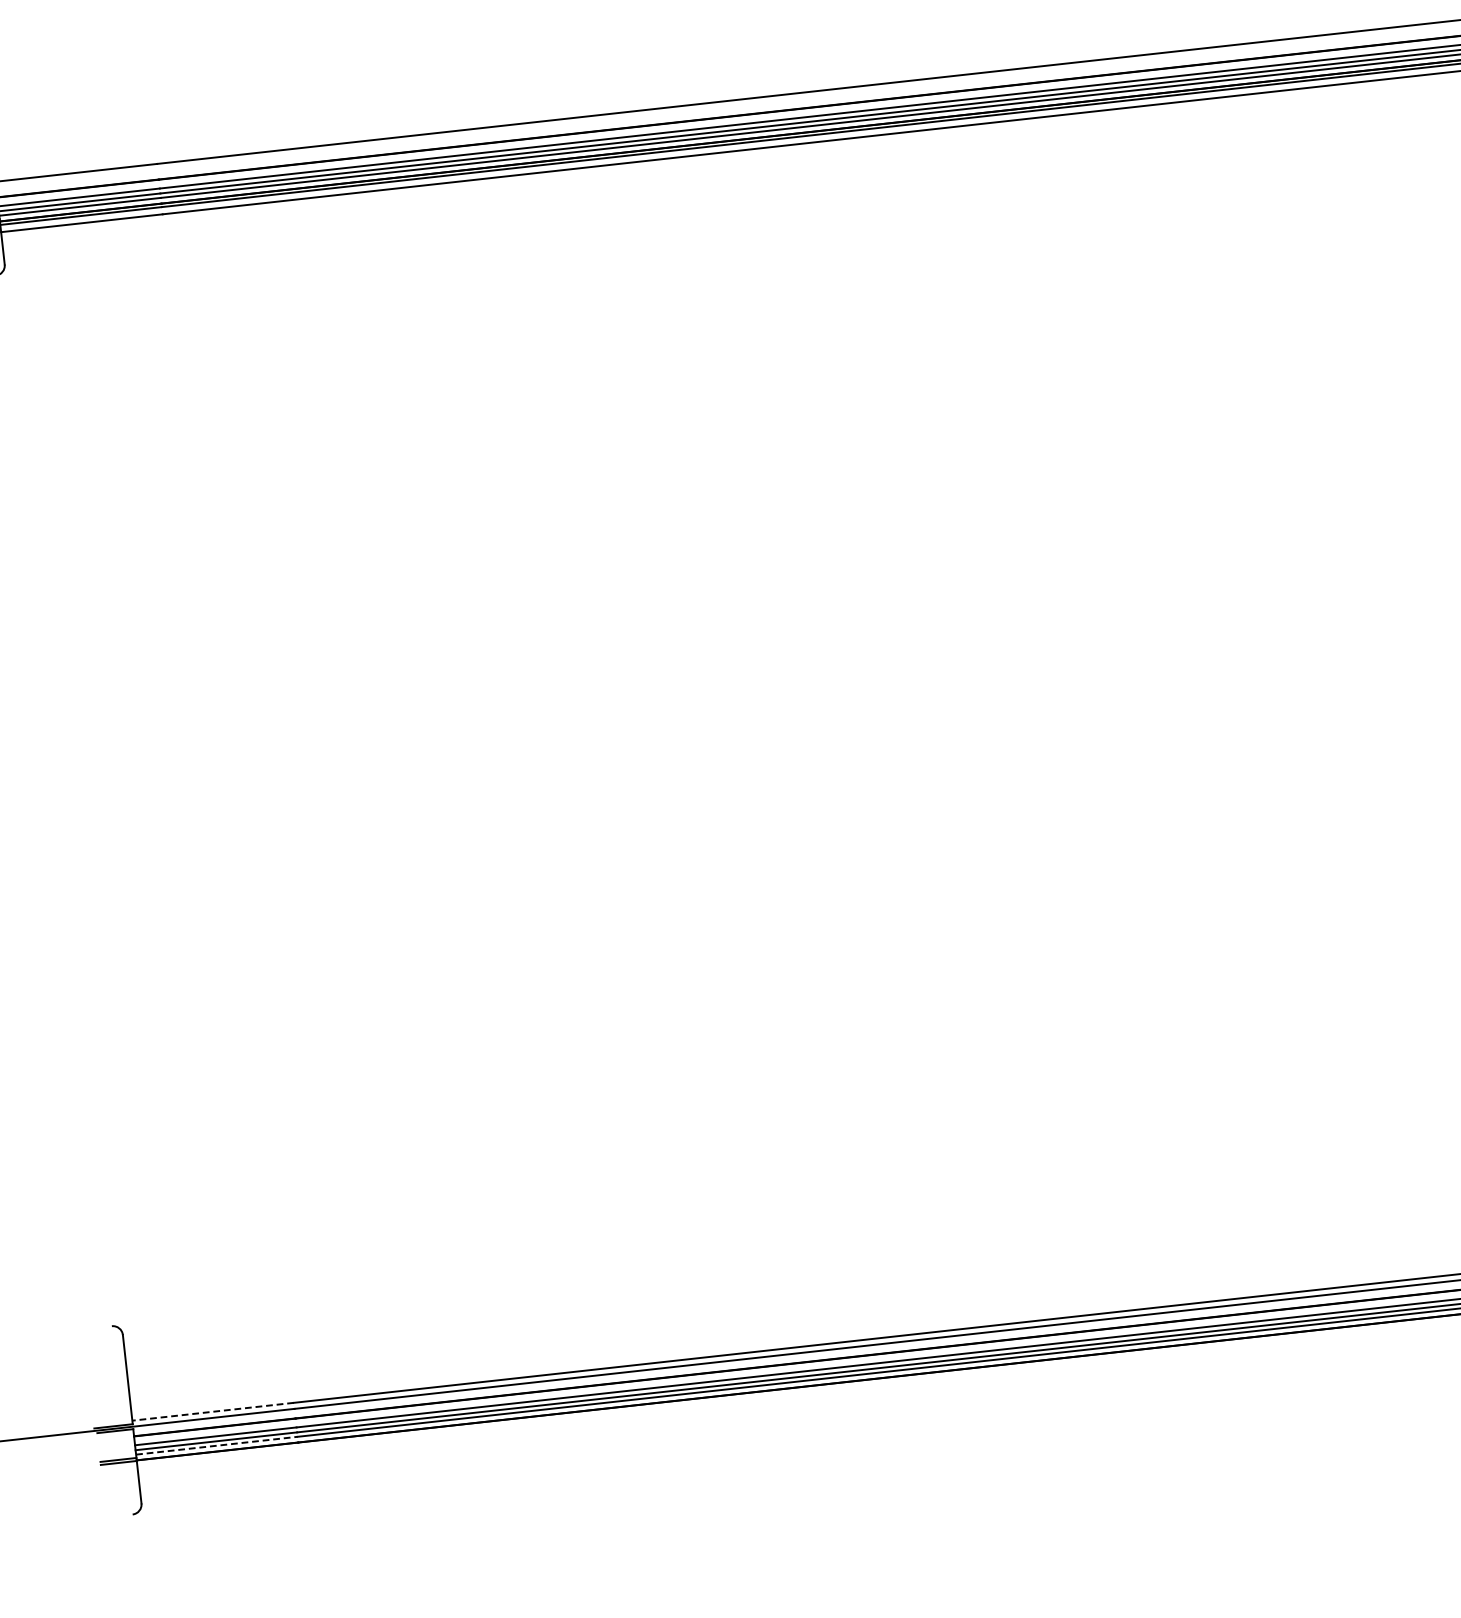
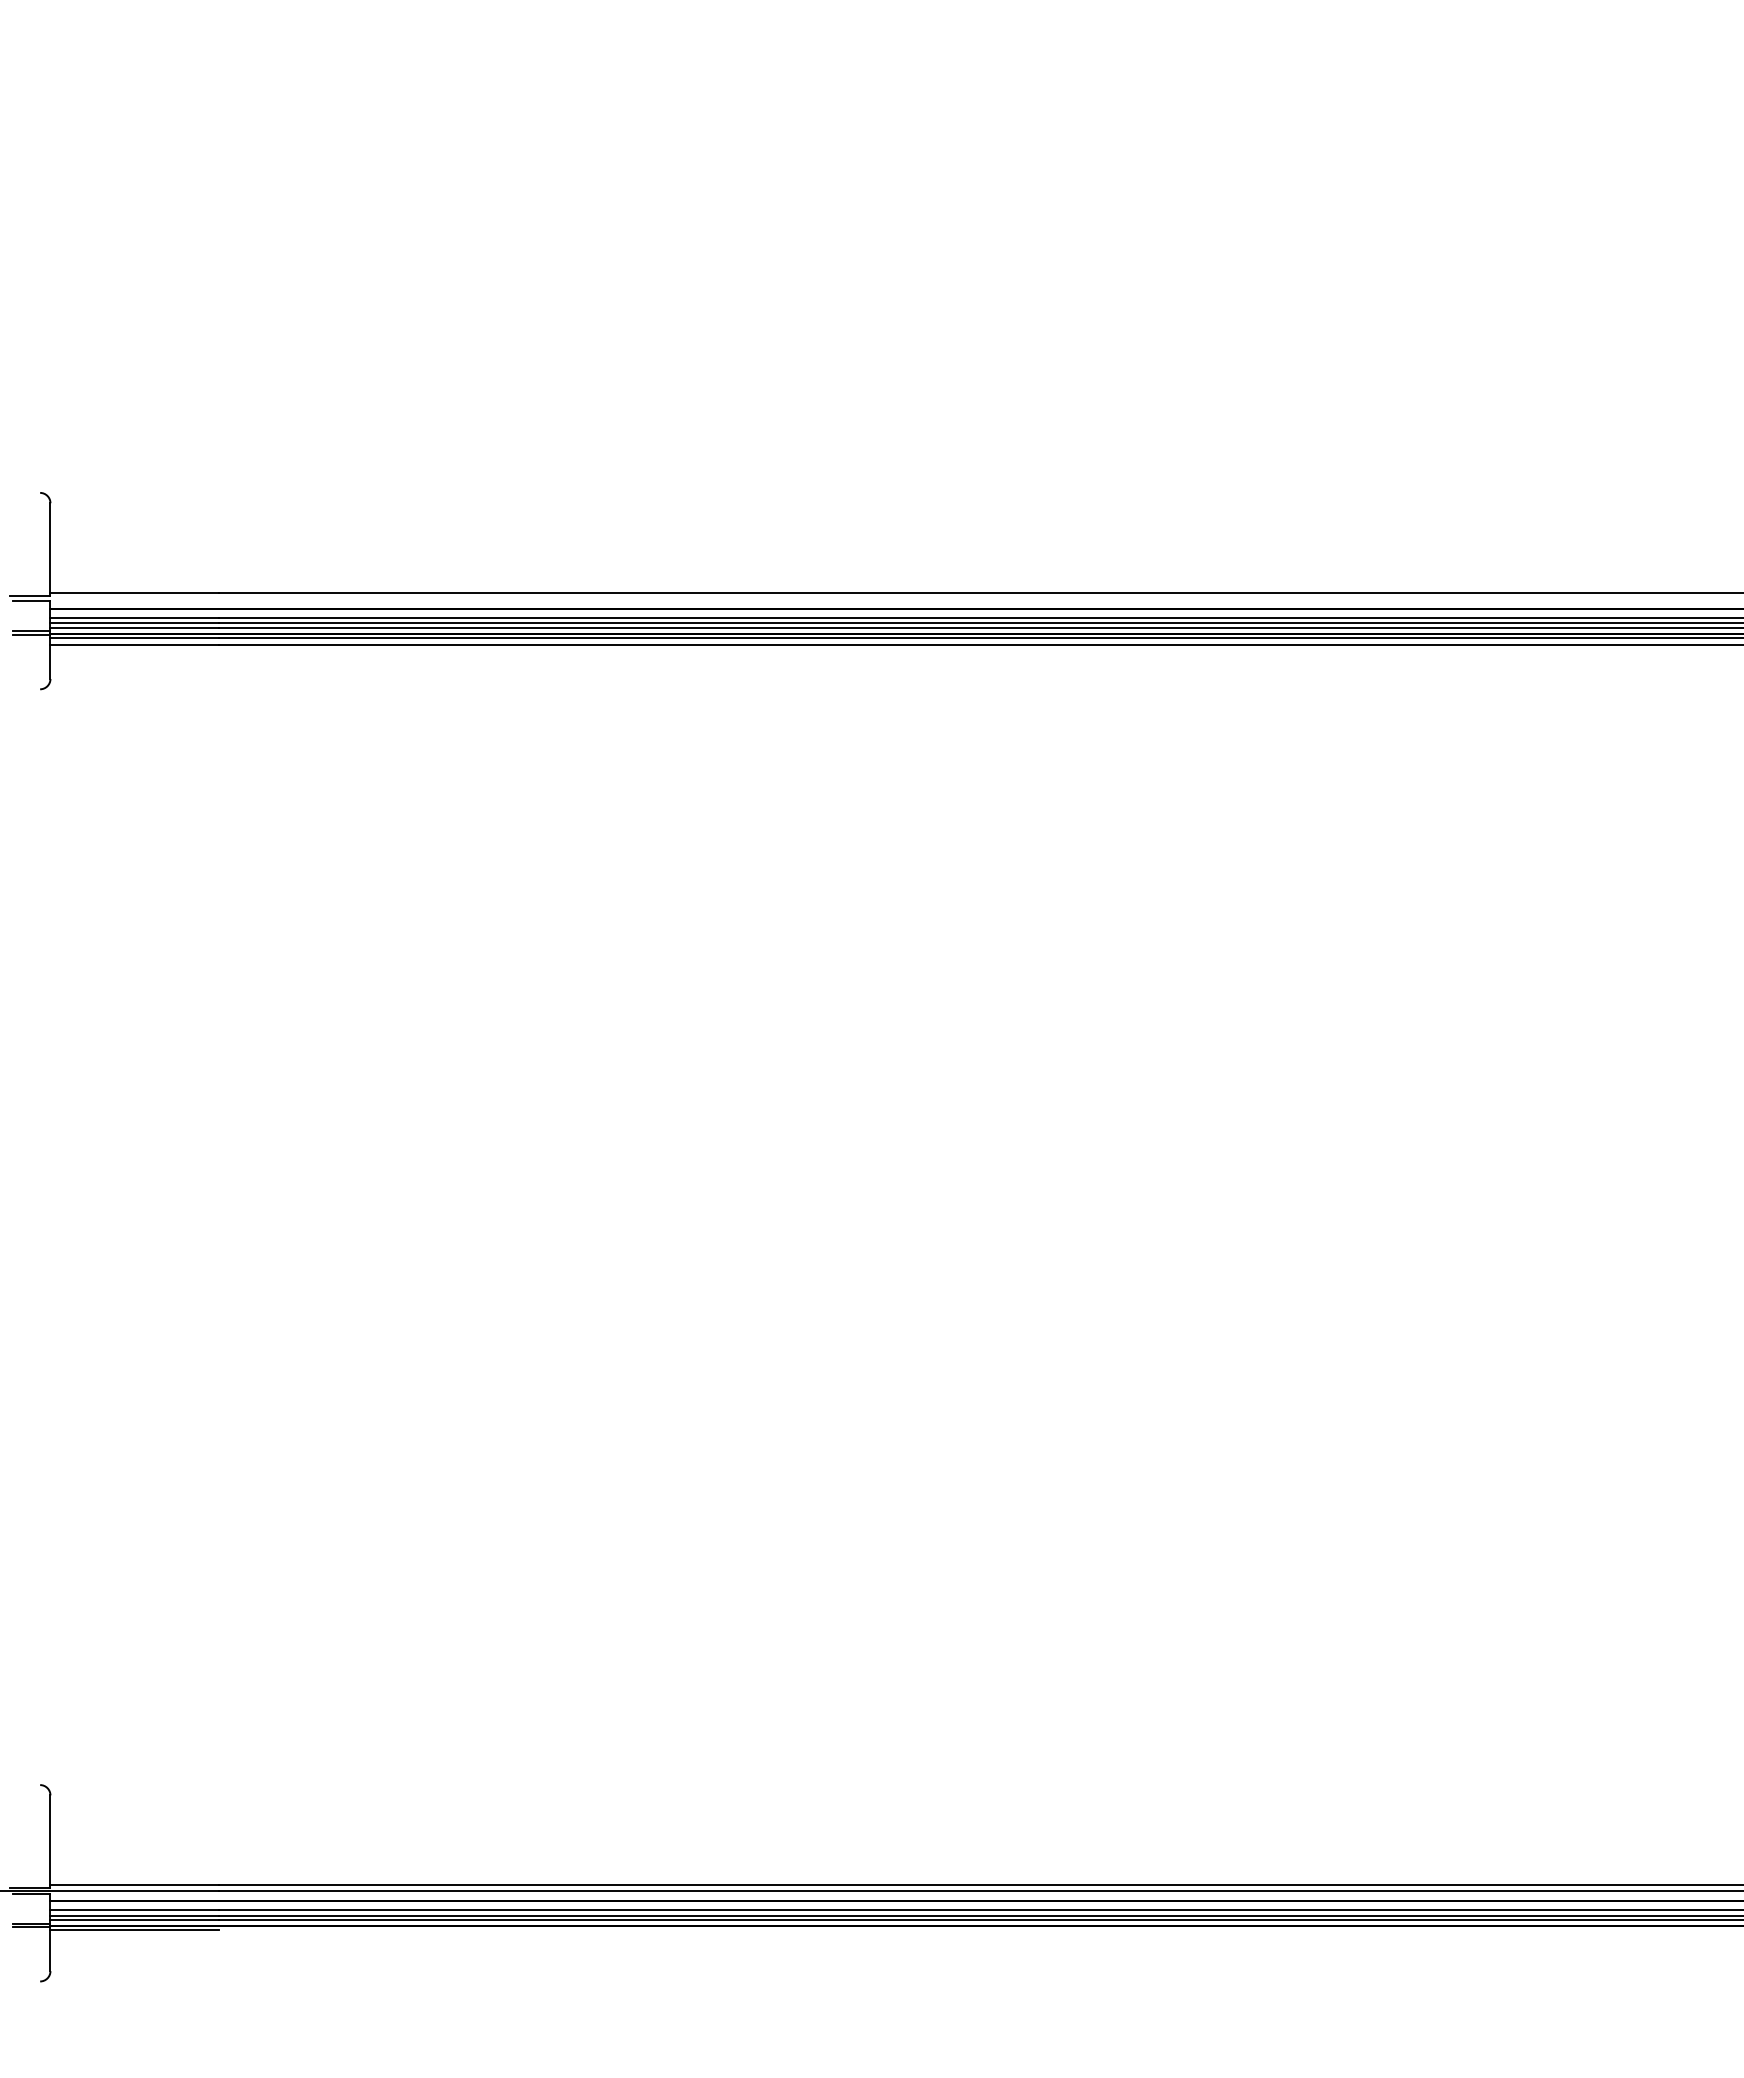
line: (212, 1411) -> (134, 1884), dashed -> solid
line: (217, 1445) -> (135, 1920), dashed -> solid
line: (217, 1454) -> (134, 1929), added

